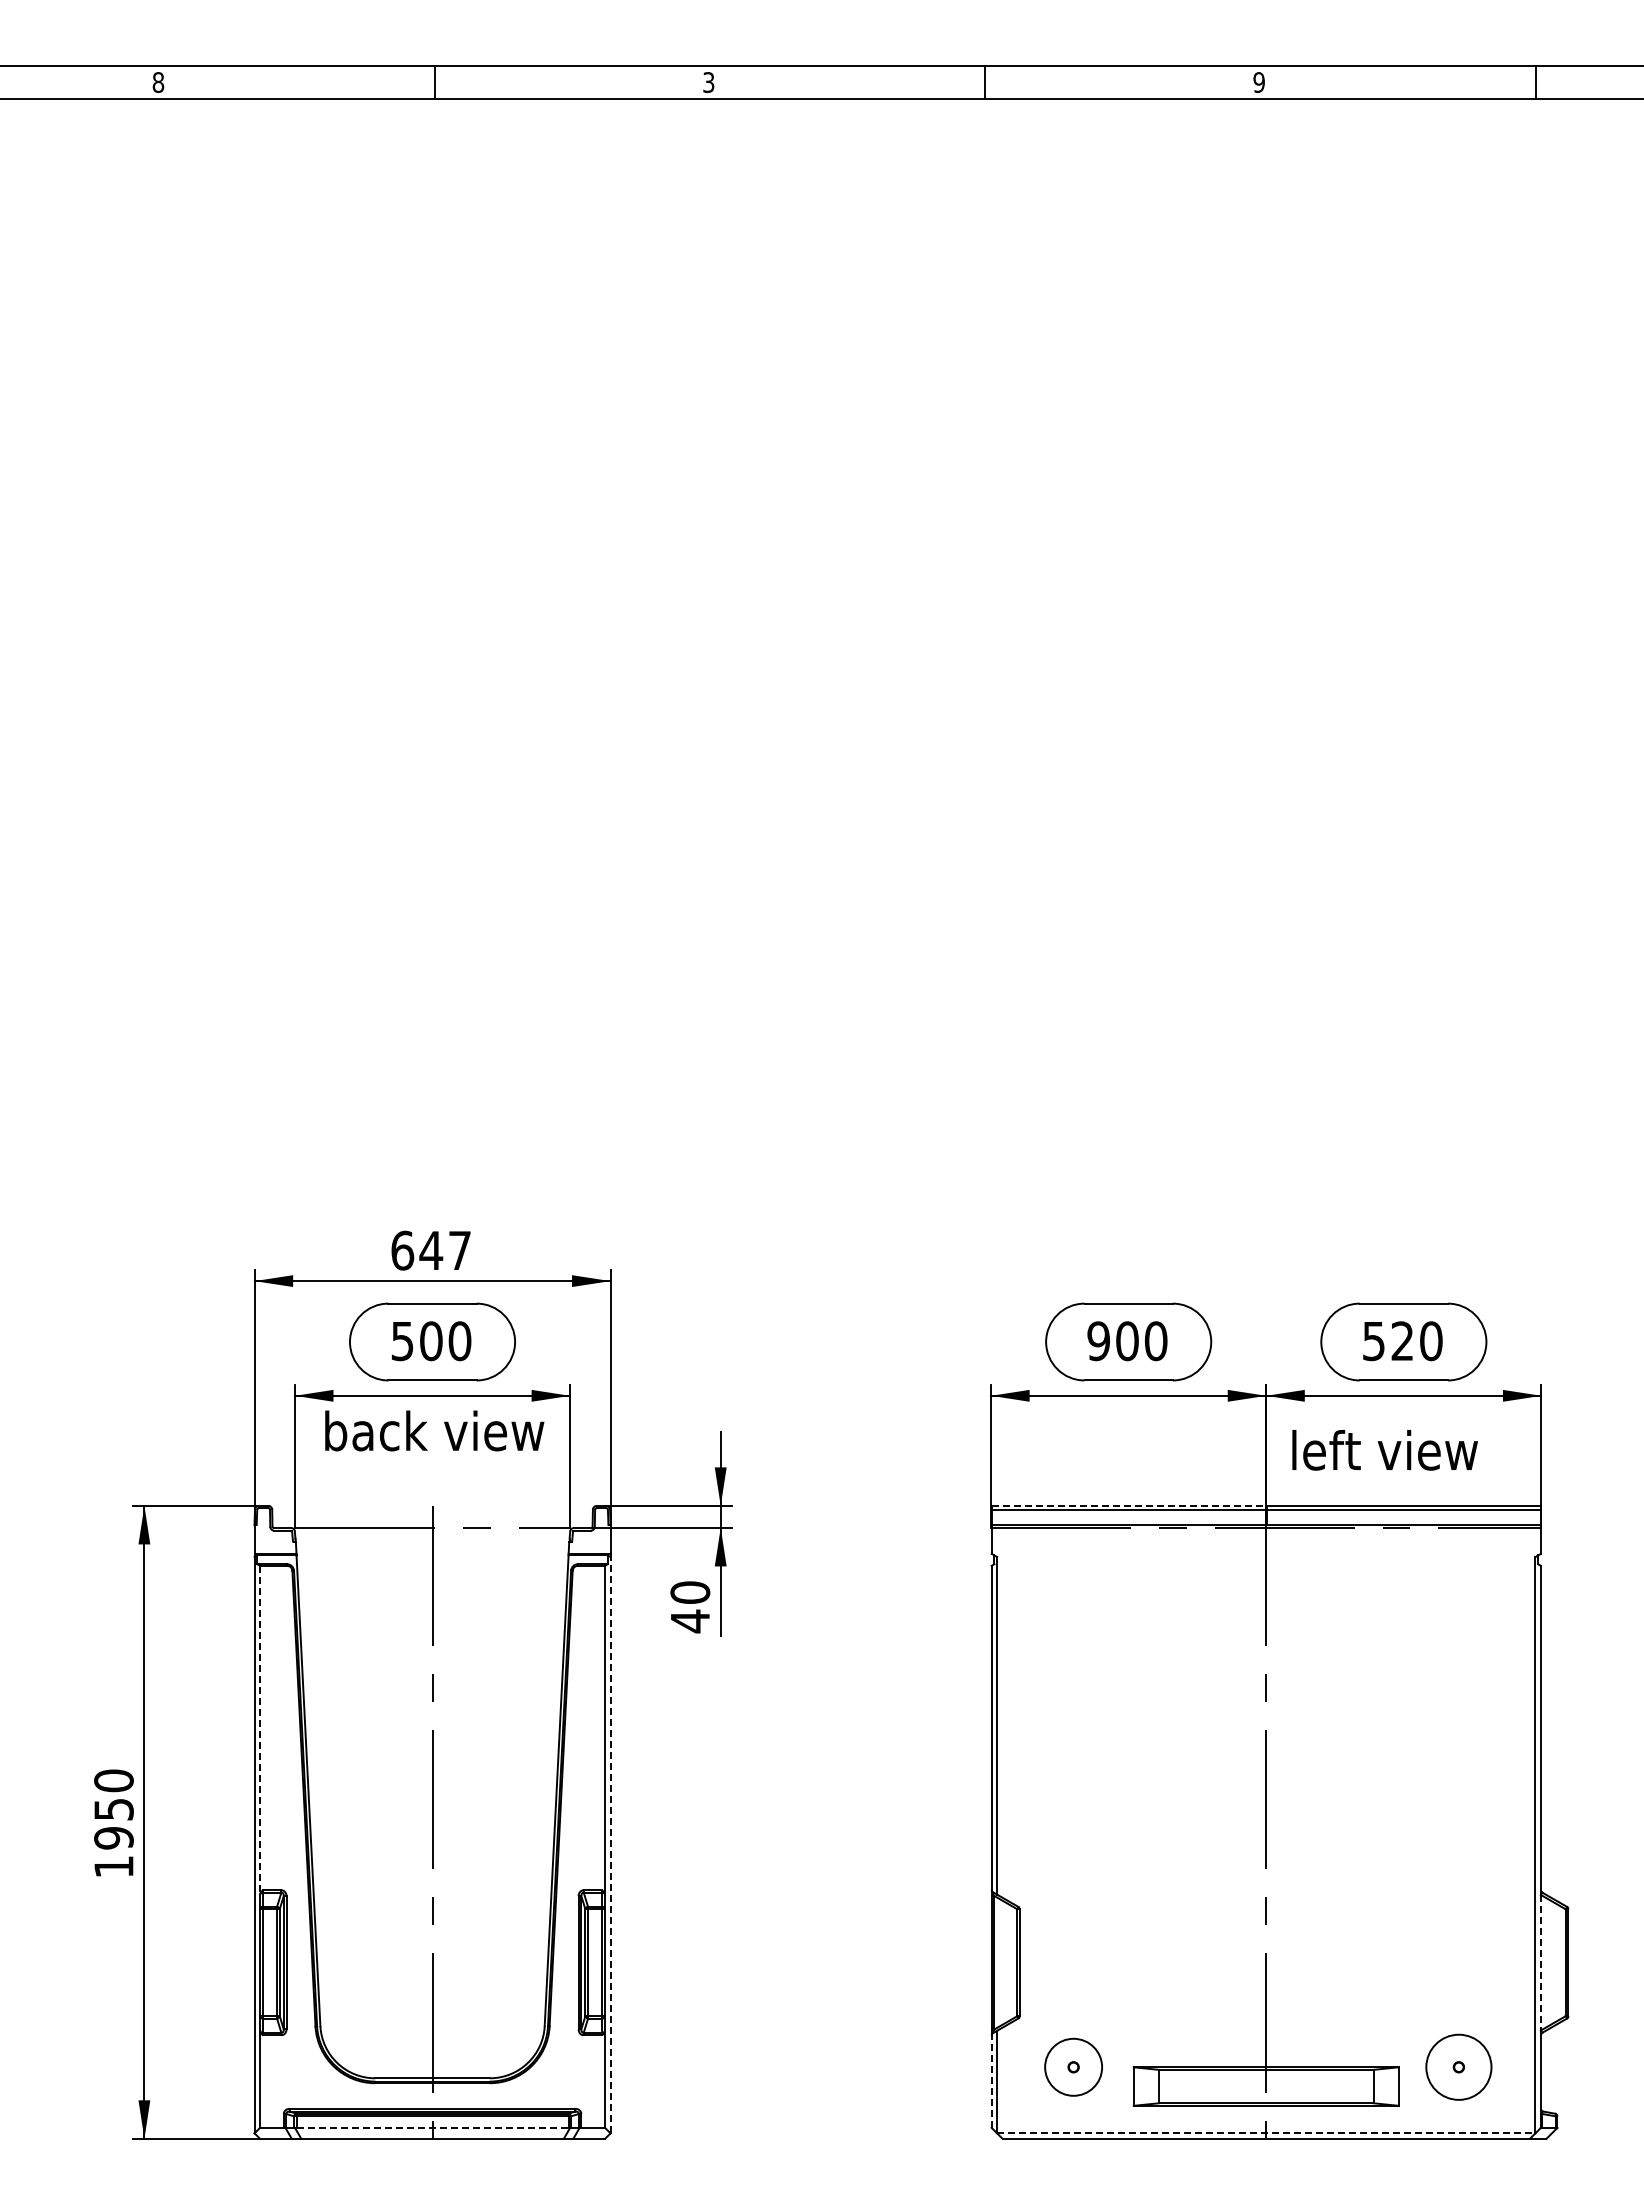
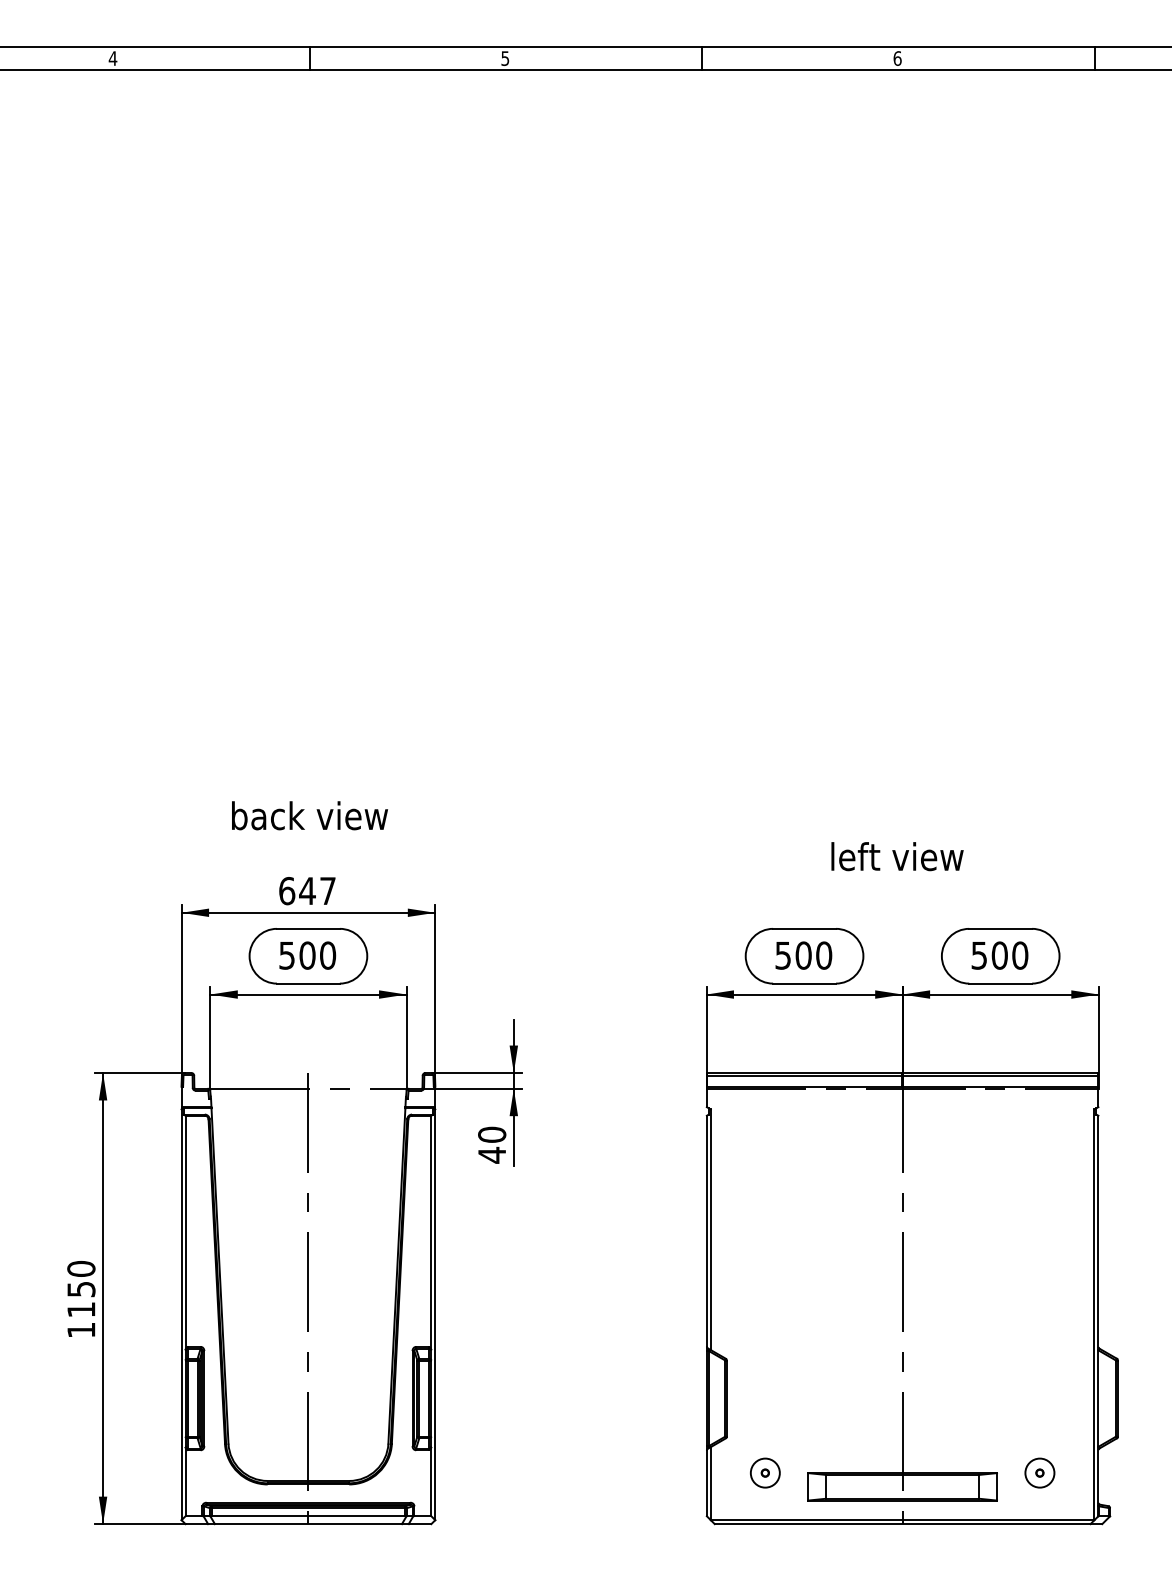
text: (158, 82) -> (113, 58), 8 -> 4
text: (708, 82) -> (505, 58), 3 -> 5
text: (1259, 82) -> (897, 58), 9 -> 6
text: (1098, 1340) -> (783, 955), 900 -> 500
text: (1402, 1341) -> (999, 955), 520 -> 500
text: (434, 1430) -> (309, 815), moved
text: (1384, 1450) -> (897, 856), moved
line: (1129, 1505) -> (805, 1072), dashed -> solid
line: (260, 1730) -> (185, 1233), dashed -> solid
text: (113, 1838) -> (81, 1310), 1950 -> 1150
line: (610, 1844) -> (435, 1314), dashed -> solid
line: (1540, 1962) -> (1098, 1398), dashed -> solid
circle: (1073, 2066) -> (765, 1472), size x0.71
circle: (1458, 2066) -> (1039, 1472), size x0.62
line: (991, 2081) -> (706, 1483), dashed -> solid
line: (433, 2127) -> (309, 1516), dashed -> solid
line: (1266, 2133) -> (902, 1520), dashed -> solid

